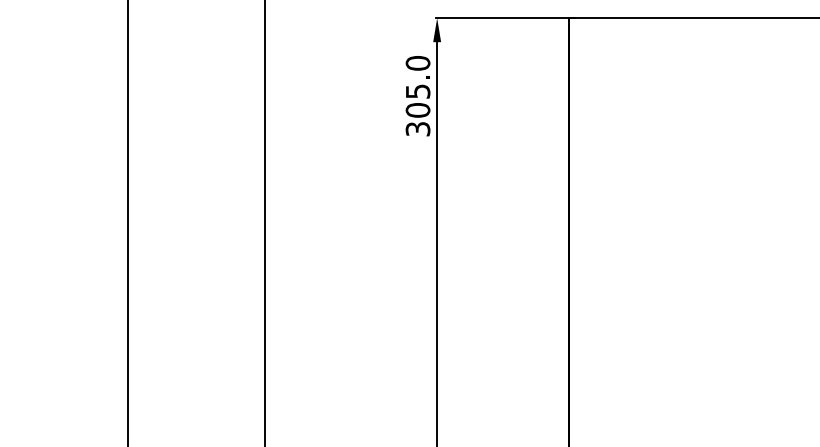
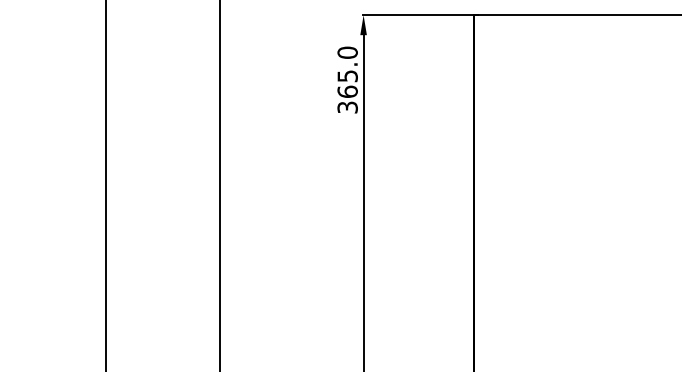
text: (417, 109) -> (347, 91), 305.0 -> 365.0

